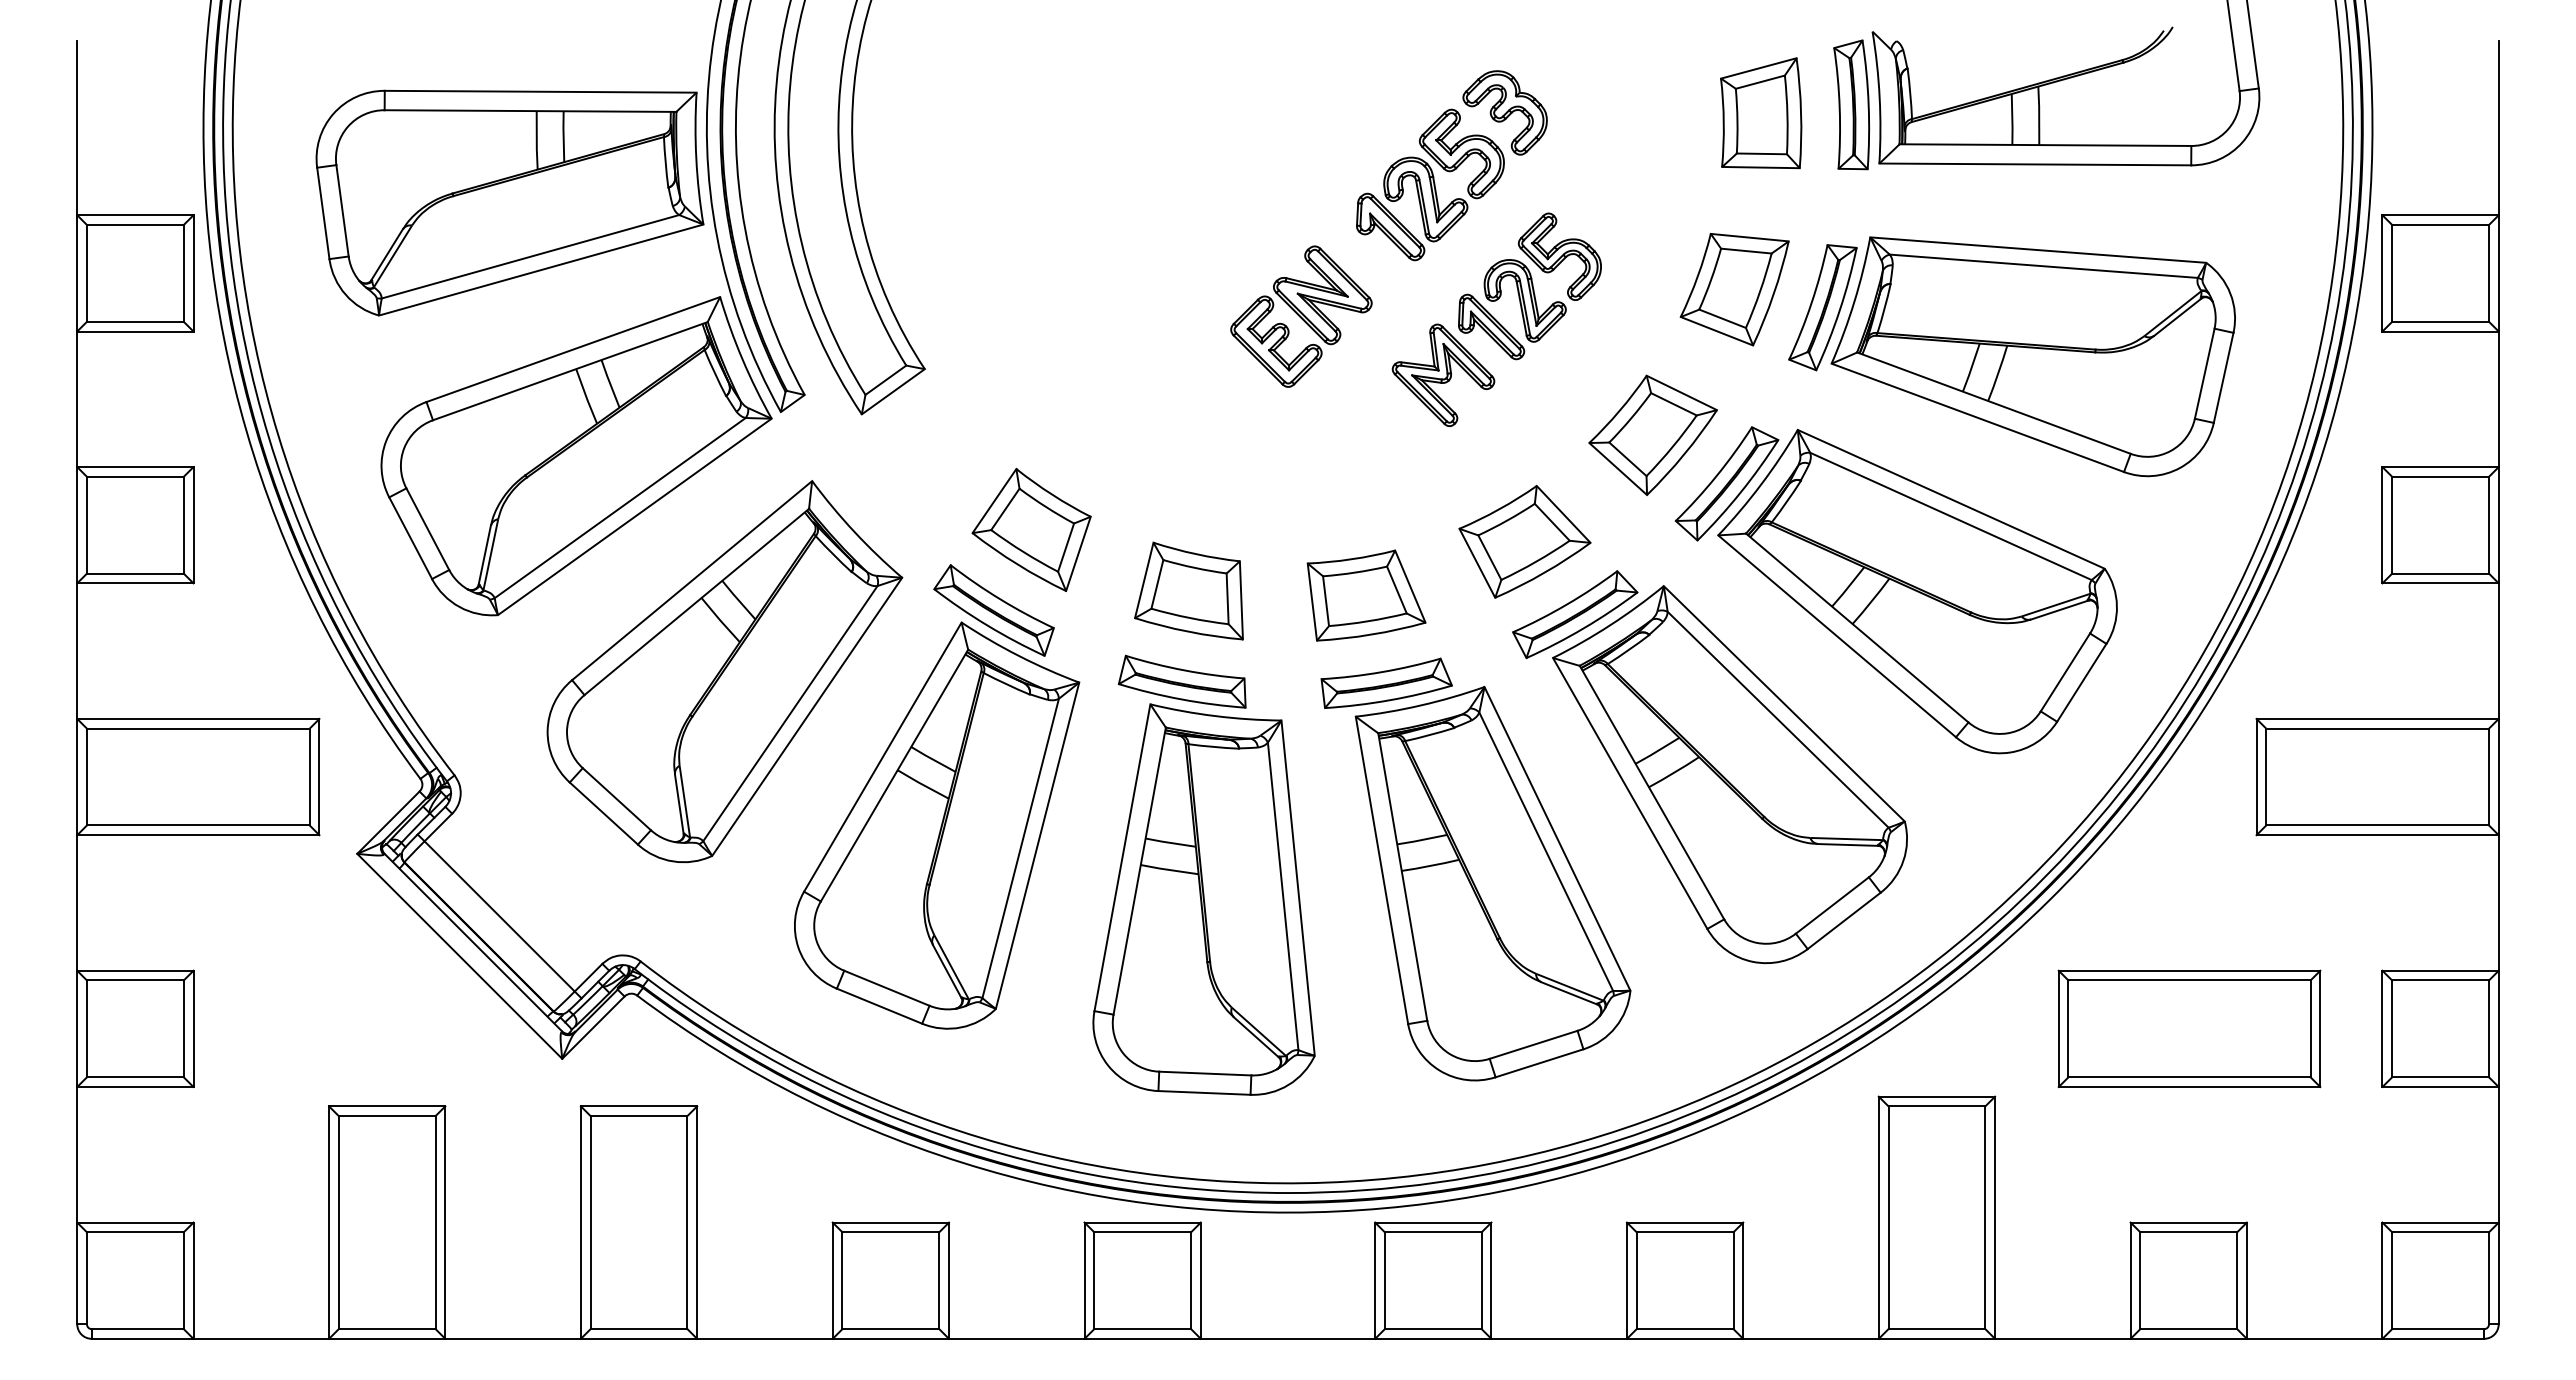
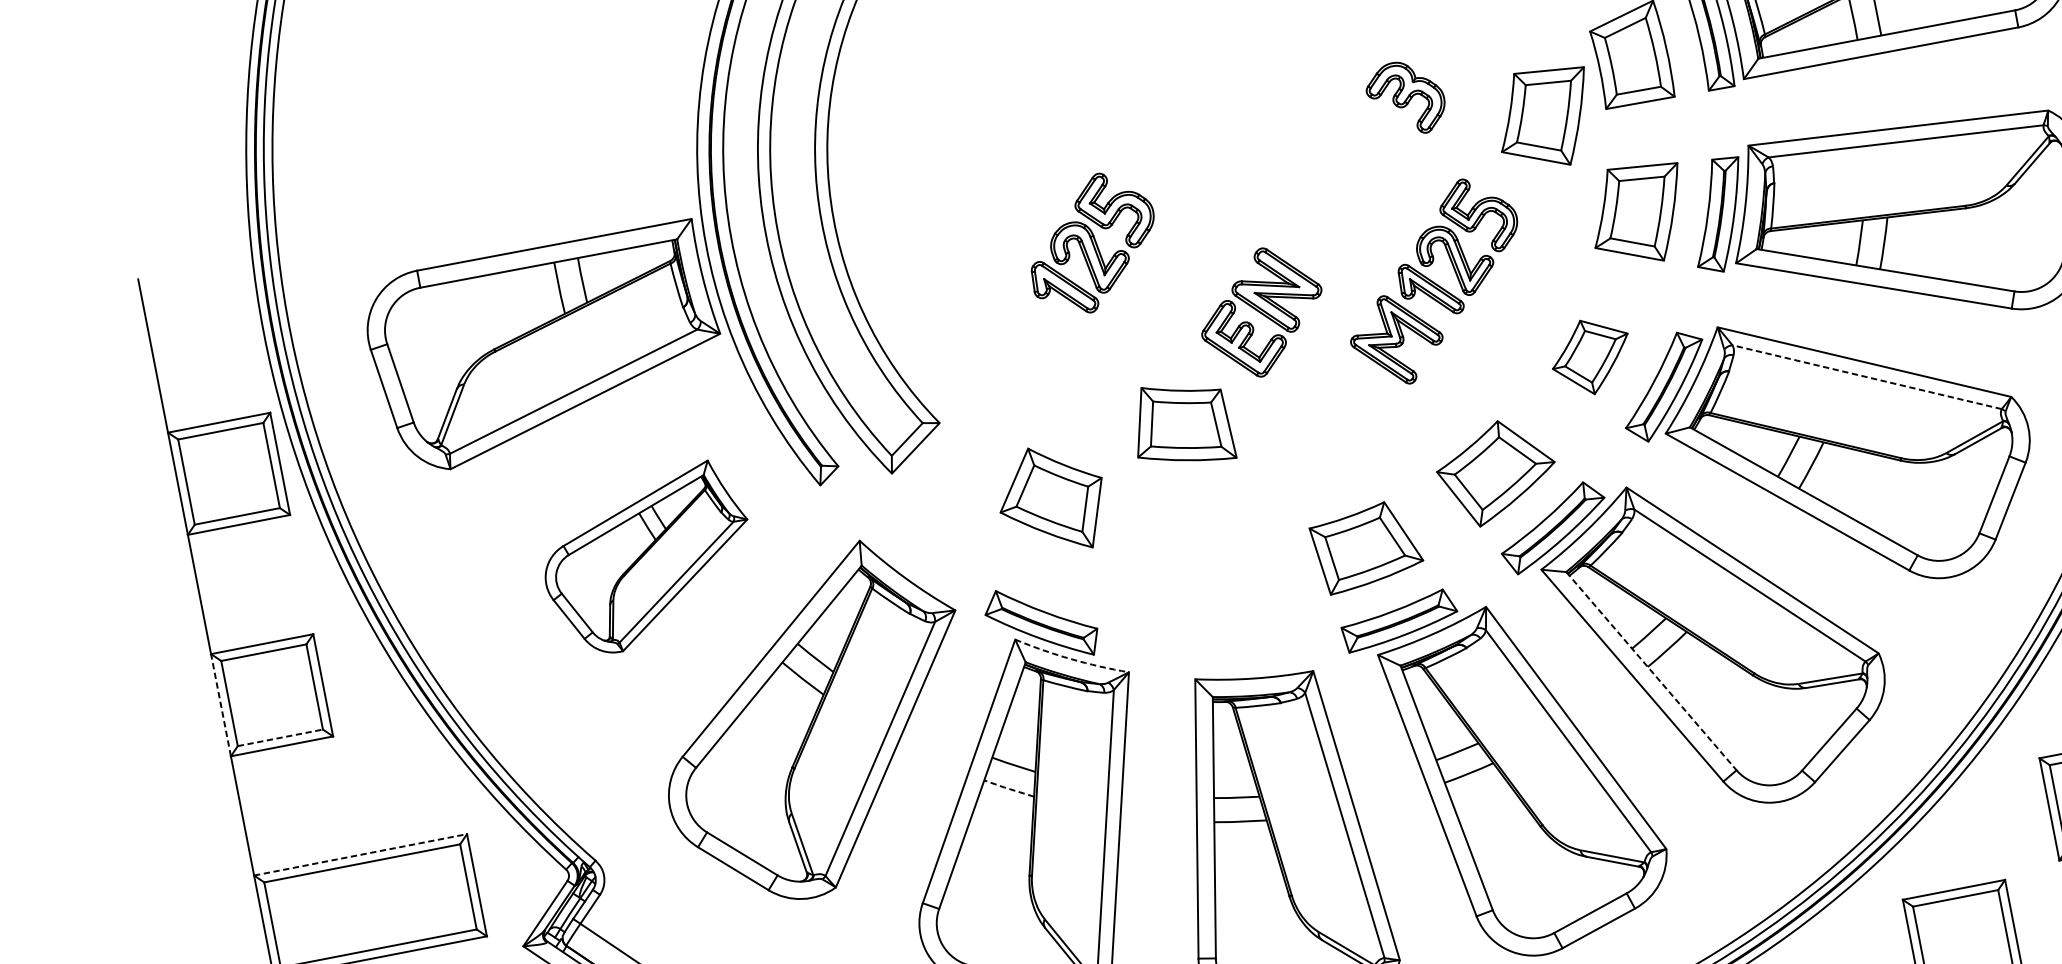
part: (1652, 164) -> (1544, 118), added
part: (1430, 184) -> (1092, 243), moved
part: (1652, 434) -> (1590, 356), size x0.7
part: (576, 456) -> (648, 559), size x0.6
line: (1950, 516) -> (1866, 377), solid -> dashed
line: (77, 524) -> (221, 704), solid -> dashed
part: (1031, 529) -> (1051, 499), moved
line: (135, 573) -> (280, 737), solid -> dashed
part: (1188, 590) -> (1180, 424), moved
arc: (1018, 655) -> (1070, 658), solid -> dashed
part: (1181, 681) -> (1218, 653), removed
line: (198, 718) -> (360, 854), solid -> dashed
line: (921, 784) -> (1007, 788), solid -> dashed
line: (1652, 792) -> (1651, 670), solid -> dashed

